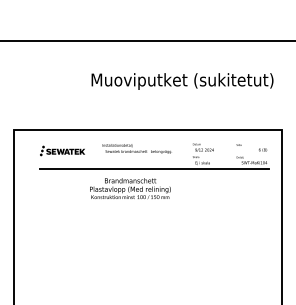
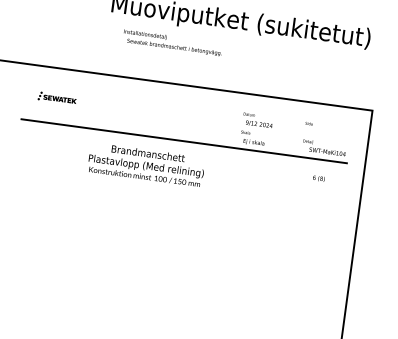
text: (136, 148) -> (171, 42), moved
text: (263, 149) -> (319, 177), moved
part: (62, 150) -> (57, 97), size x0.6

